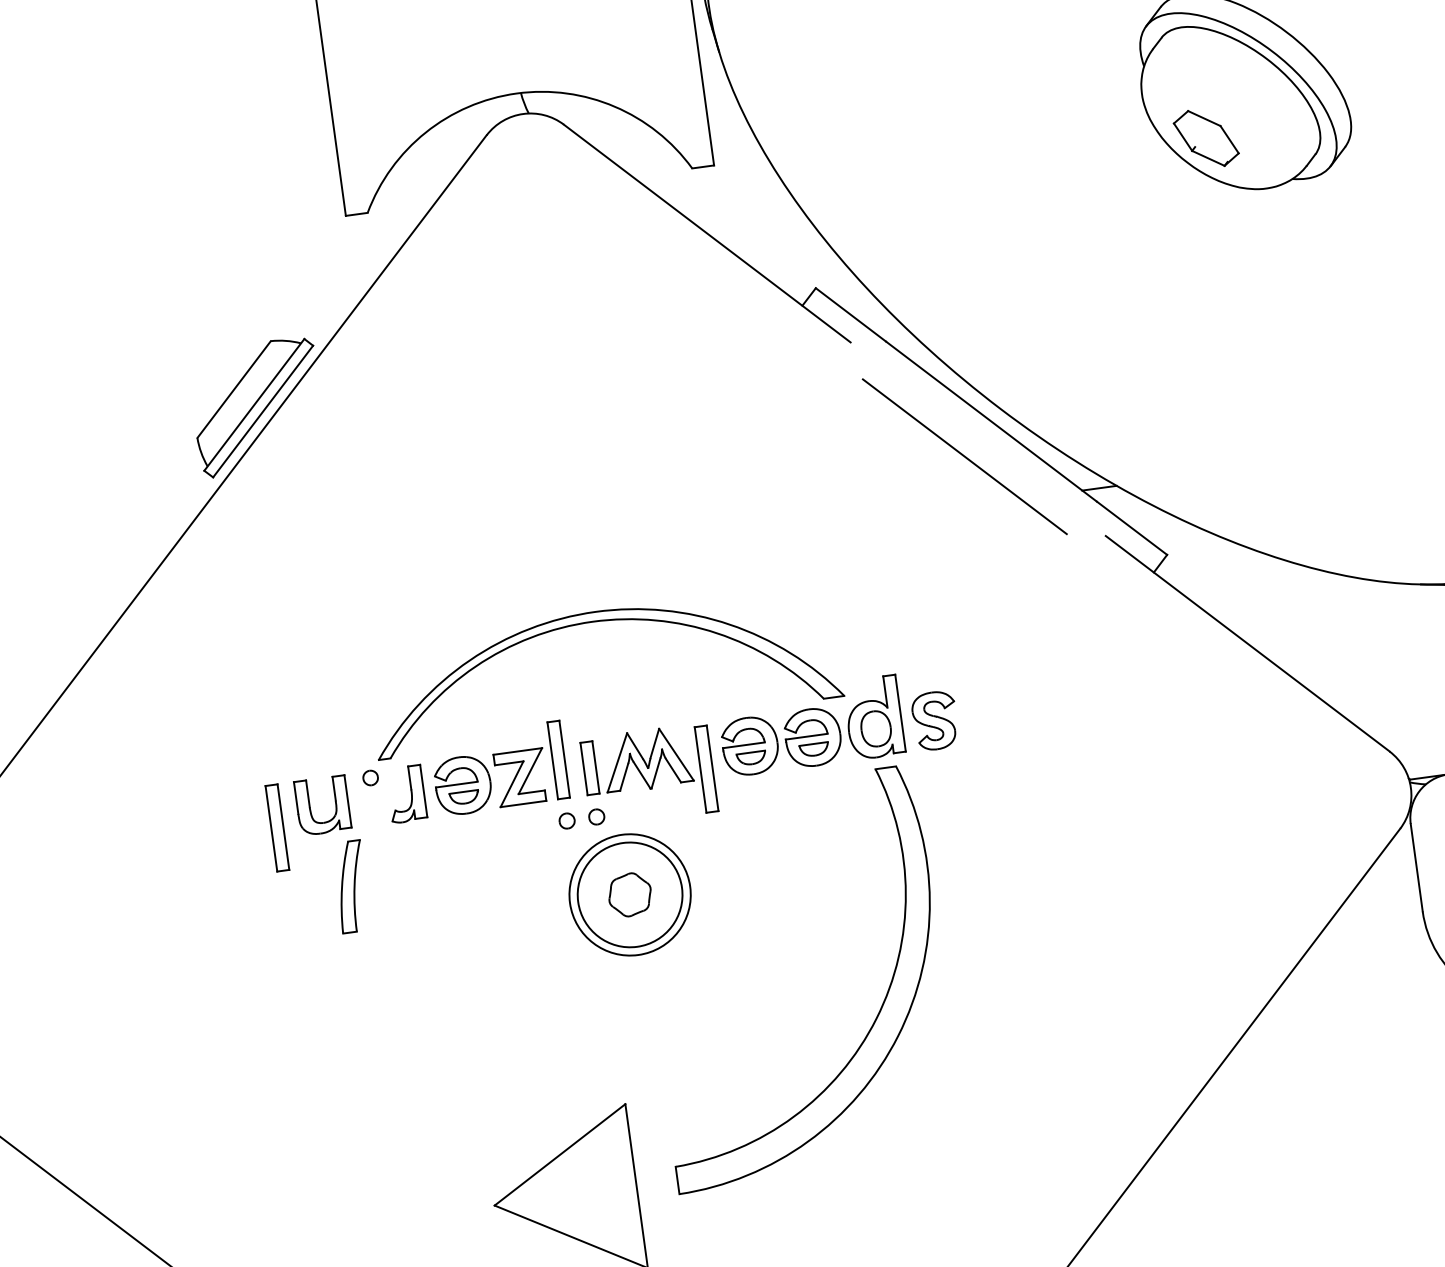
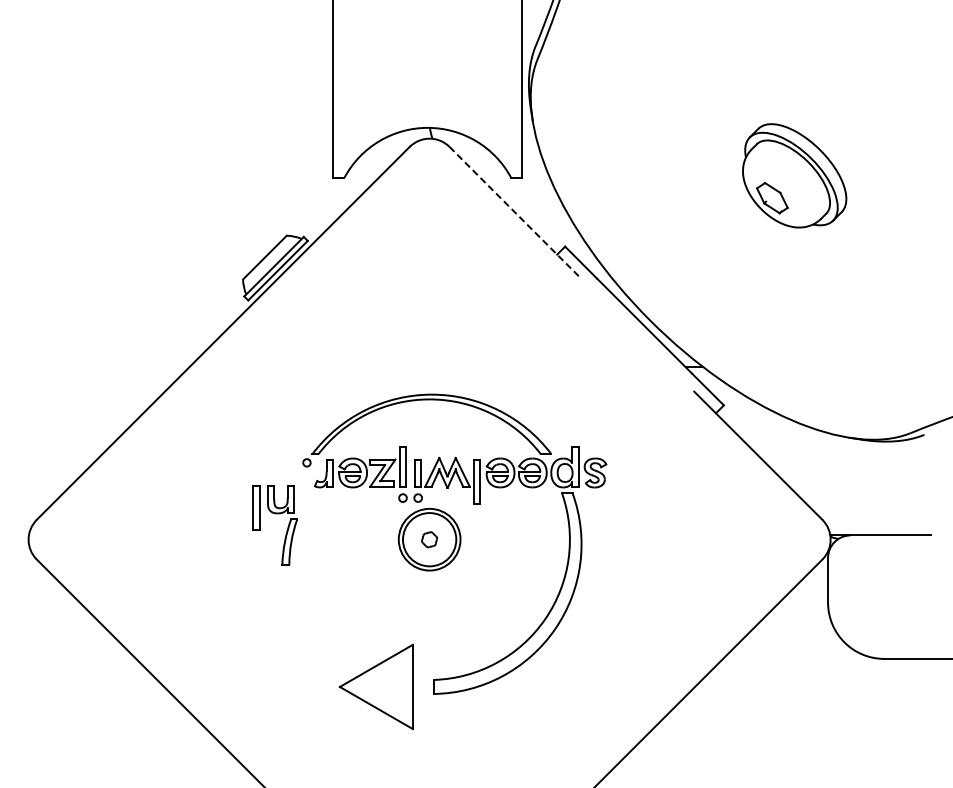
line: (707, 233) -> (514, 211), solid -> dashed
line: (964, 455) -> (628, 341), removed
part: (316, 836) -> (275, 514), moved
part: (629, 894) -> (429, 539), size x0.7

